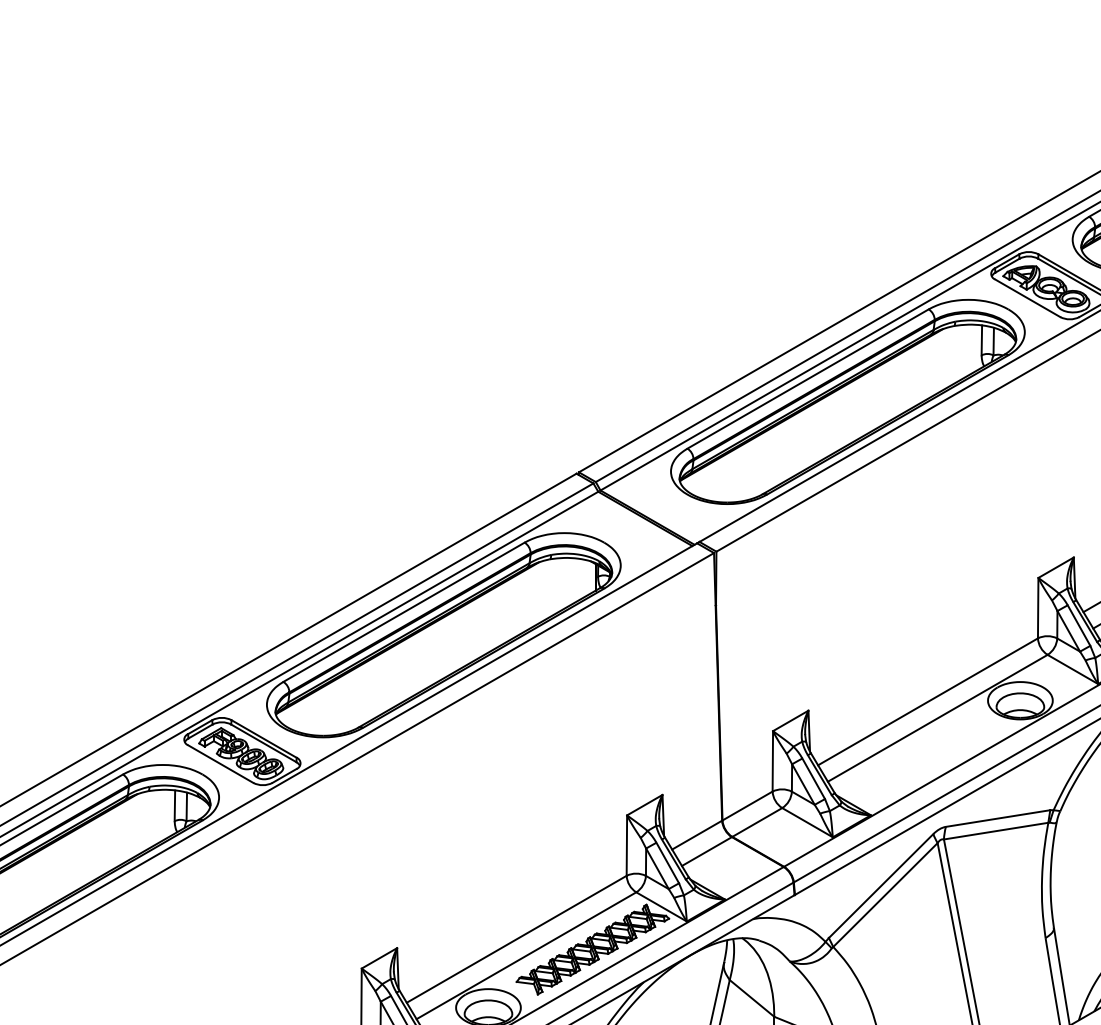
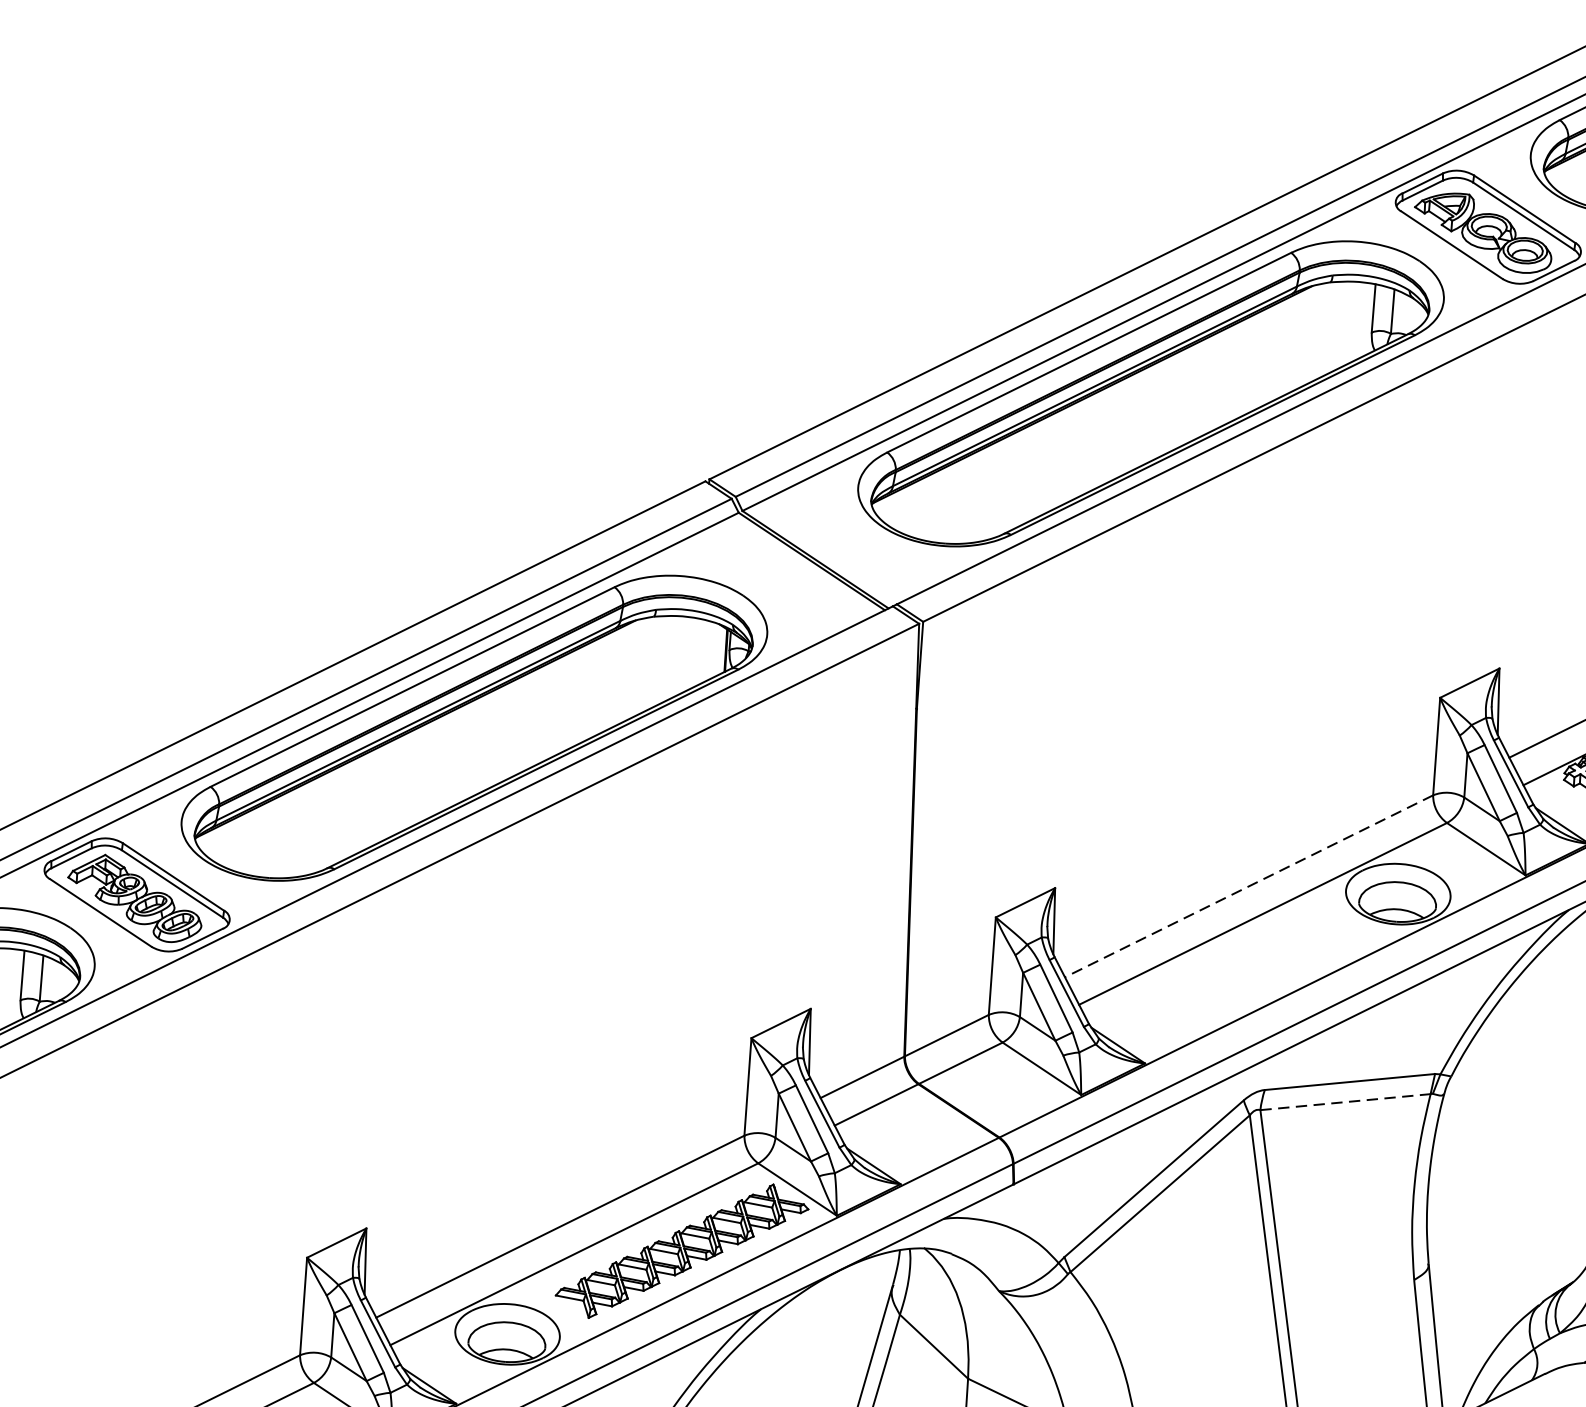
line: (928, 701) -> (1249, 885), solid -> dashed
line: (996, 831) -> (1346, 1102), solid -> dashed

